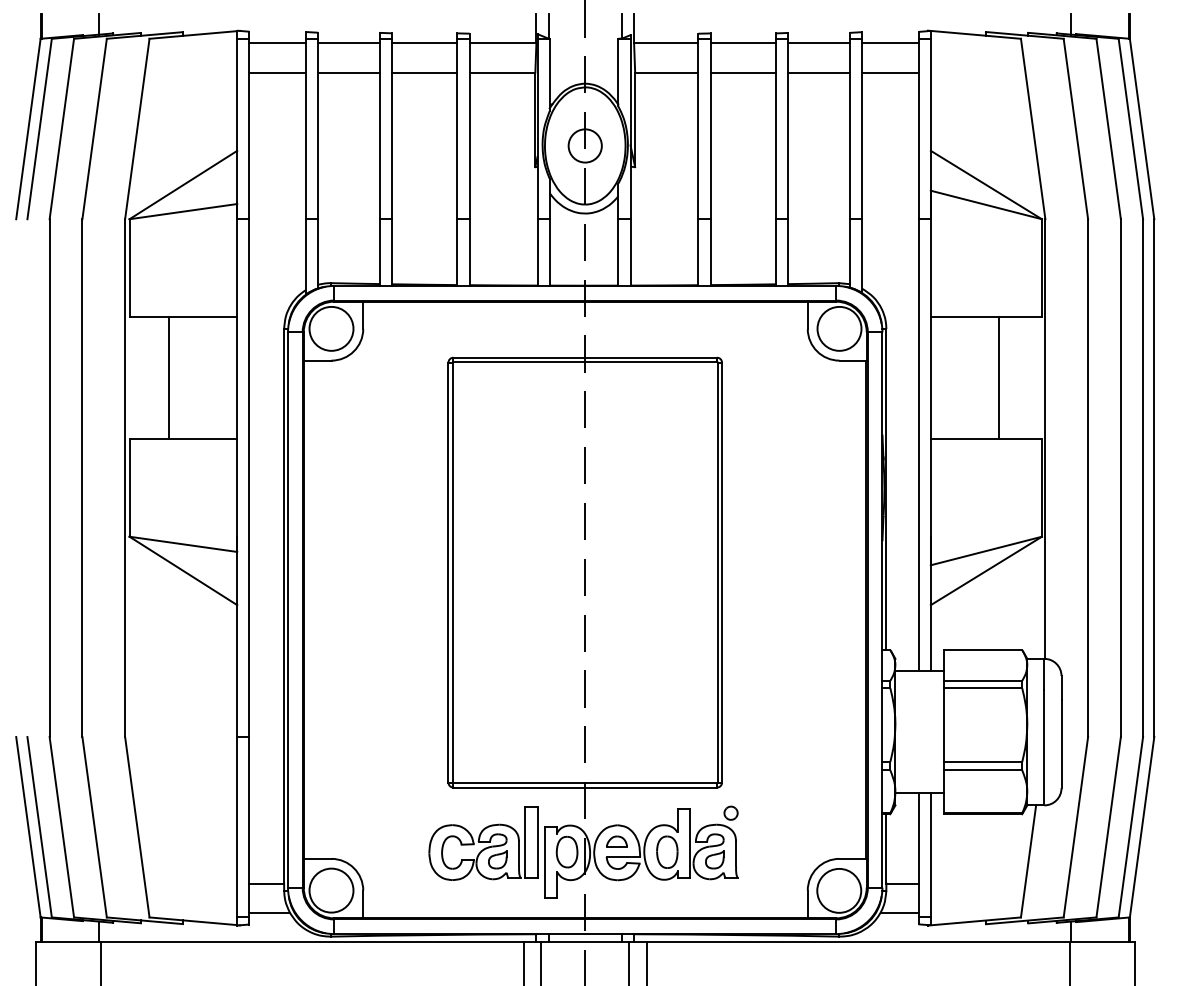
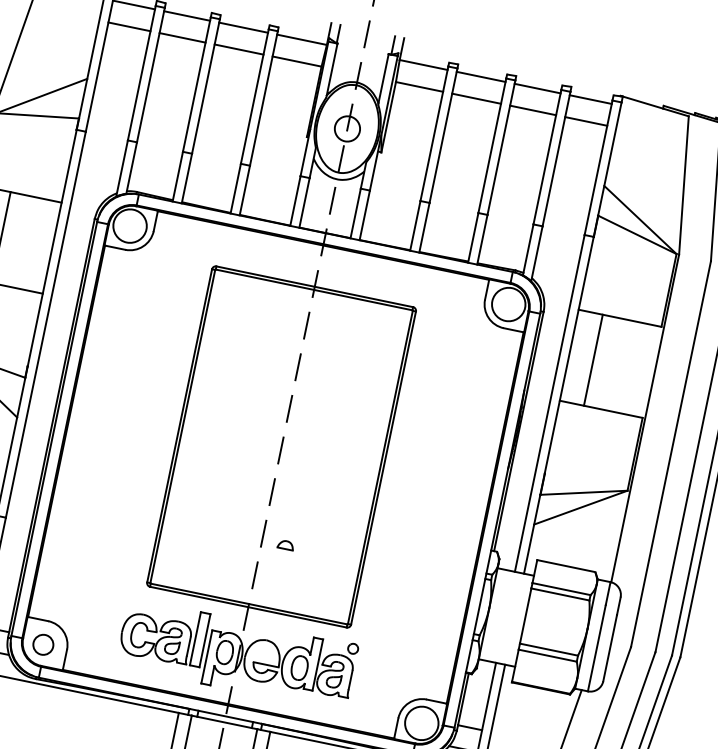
line: (999, 377) -> (593, 359), moved
part: (616, 841) -> (285, 544), moved
circle: (331, 890) -> (43, 644), size x0.6

